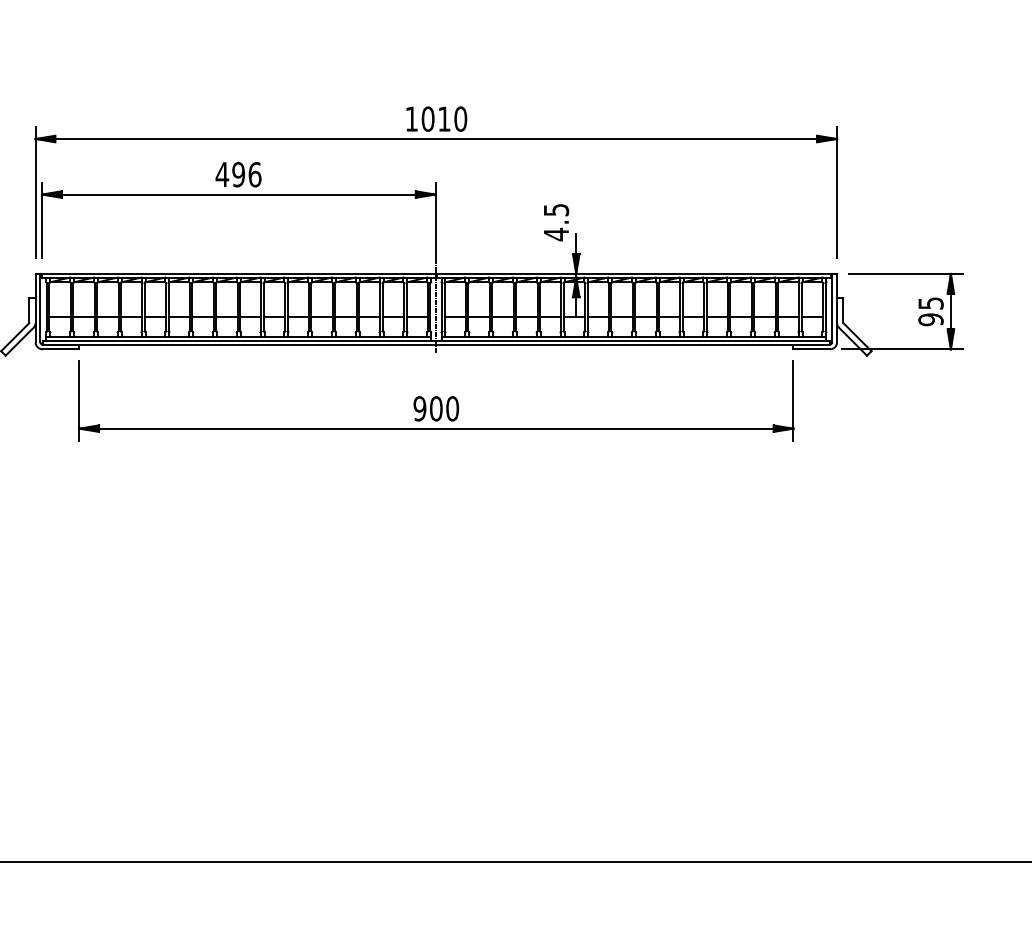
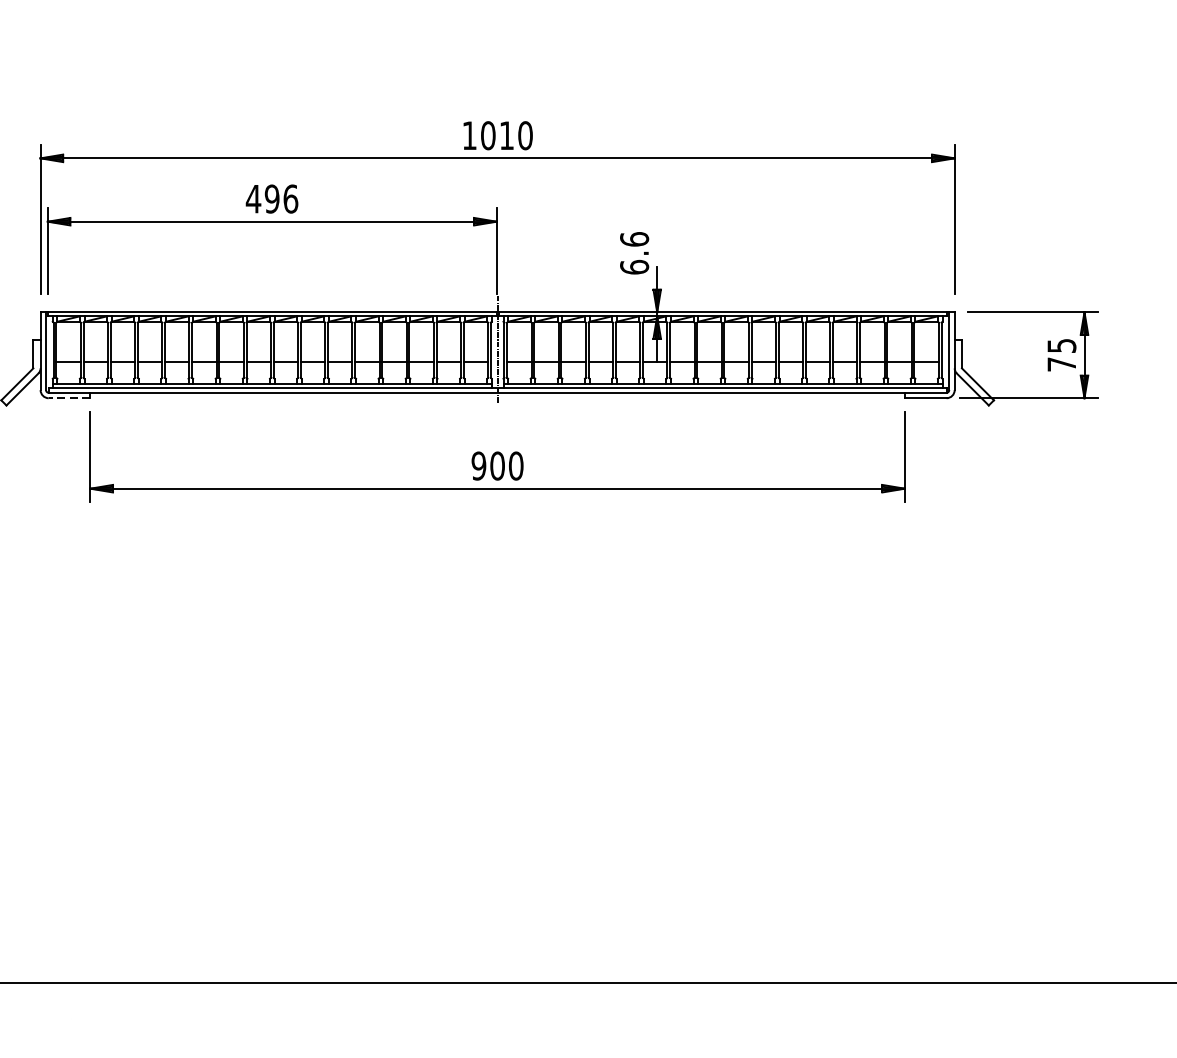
text: (556, 222) -> (634, 253), 4.5 -> 6.6
text: (930, 319) -> (1061, 364), 95 -> 75
line: (60, 349) -> (69, 398), solid -> dashed

